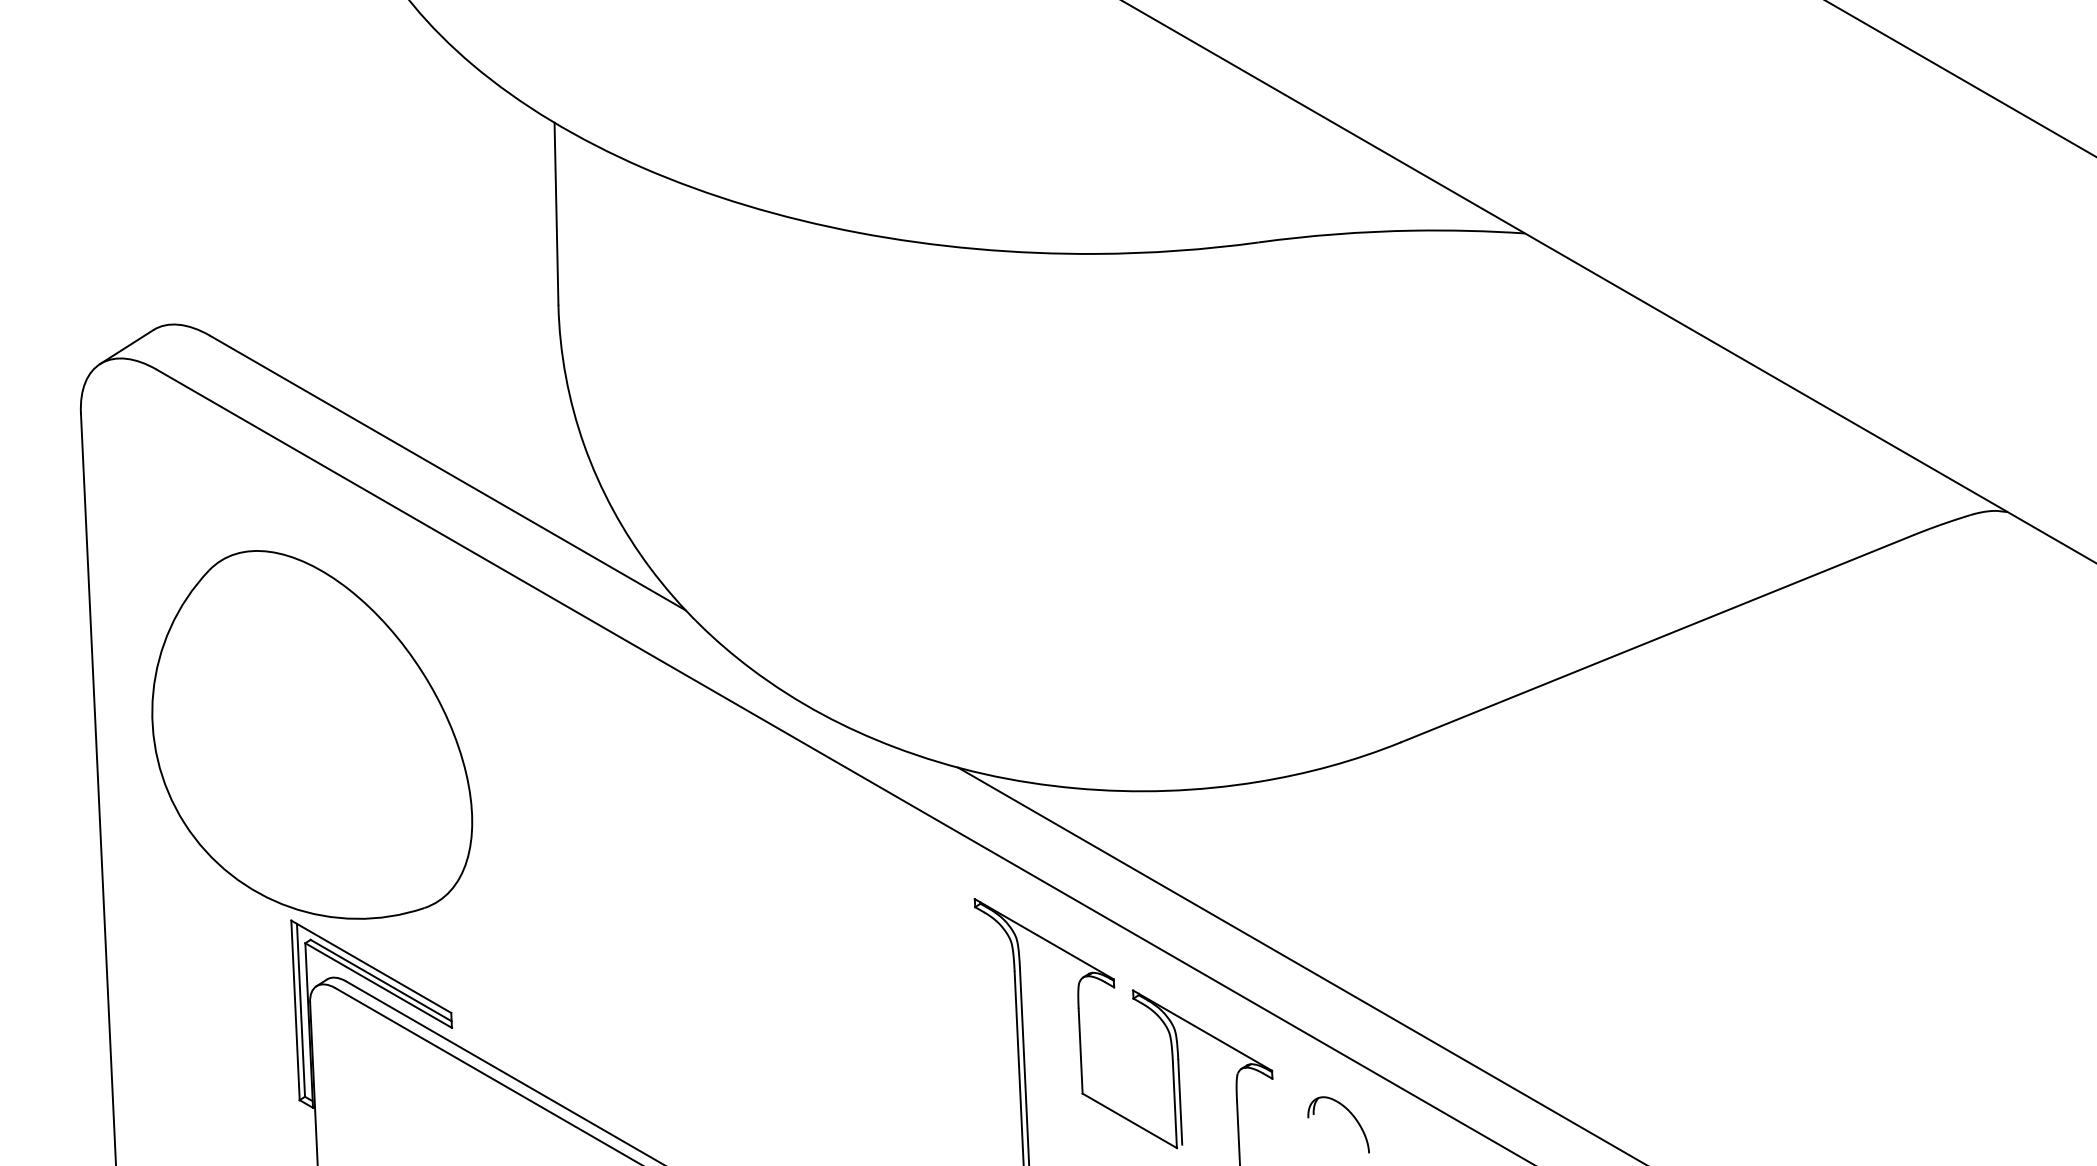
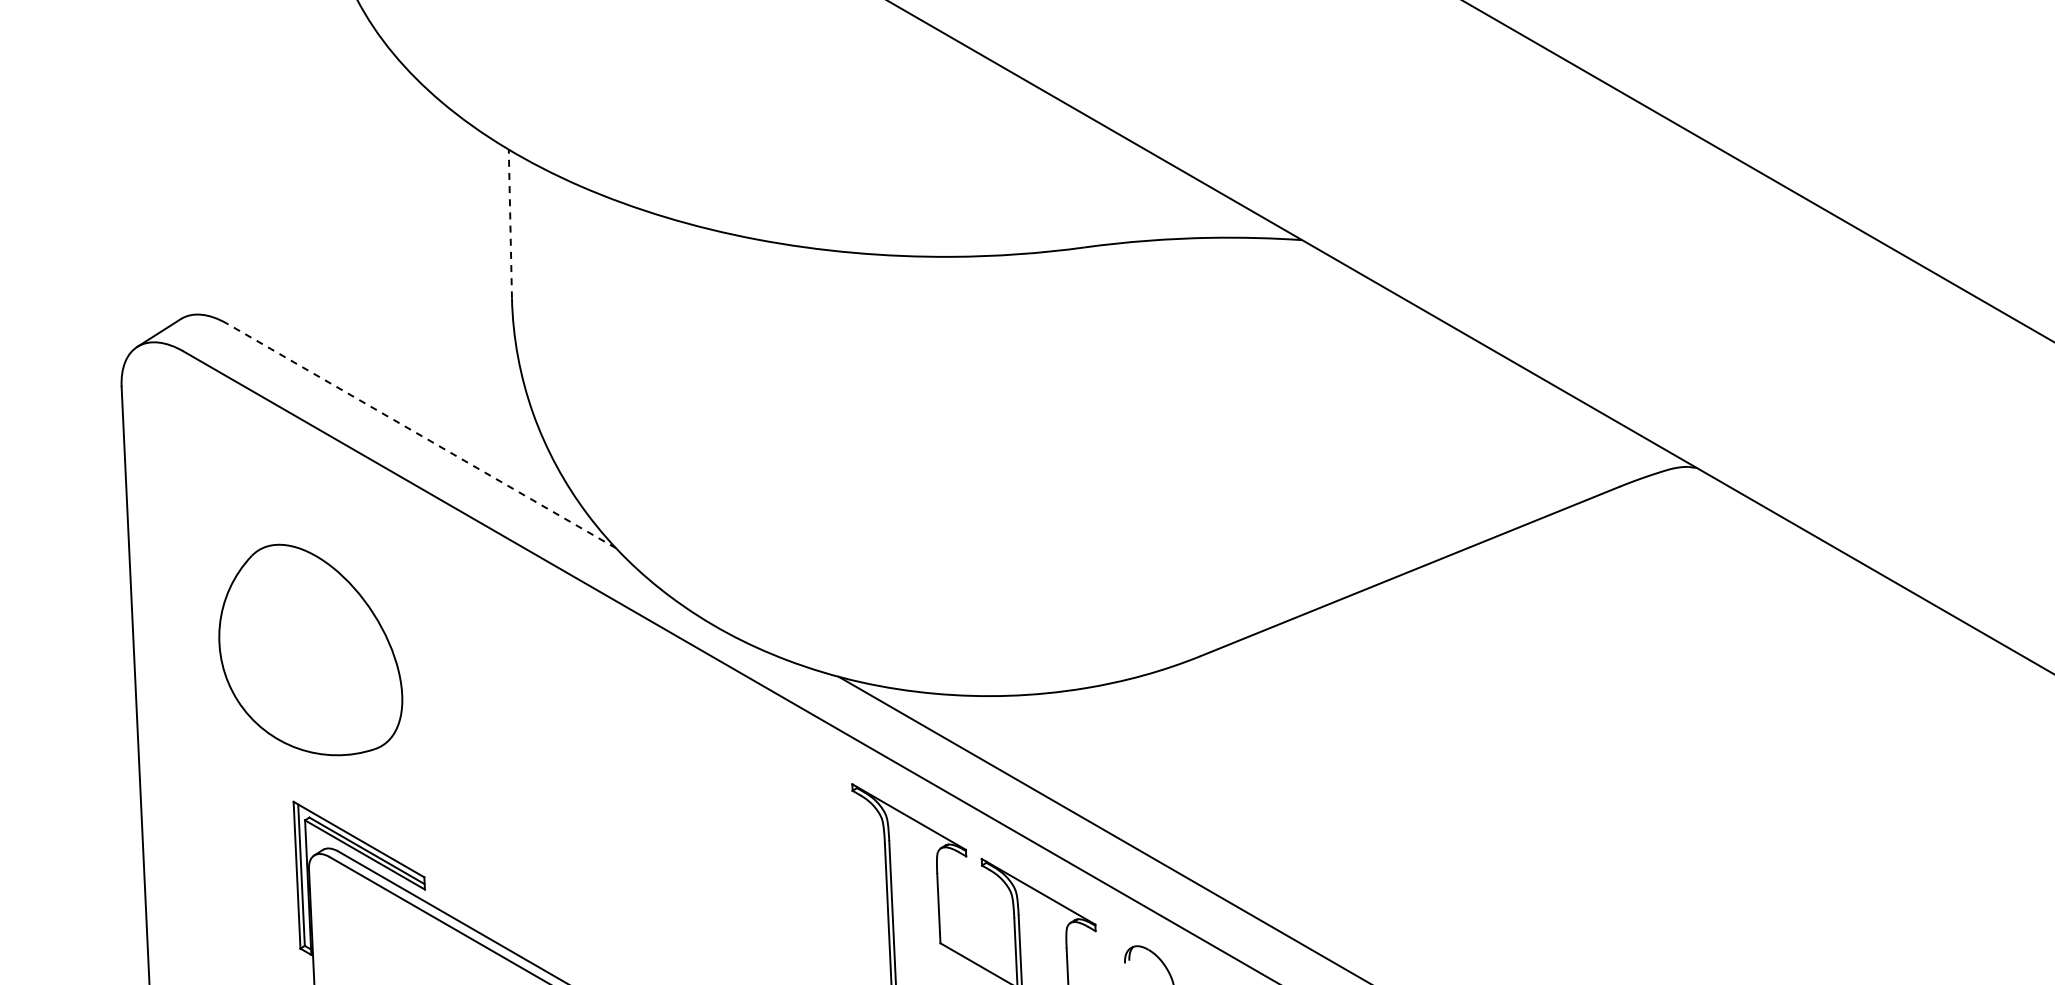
line: (556, 213) -> (510, 223), solid -> dashed
line: (447, 472) -> (421, 435), solid -> dashed
part: (311, 734) -> (310, 649), size x0.7

